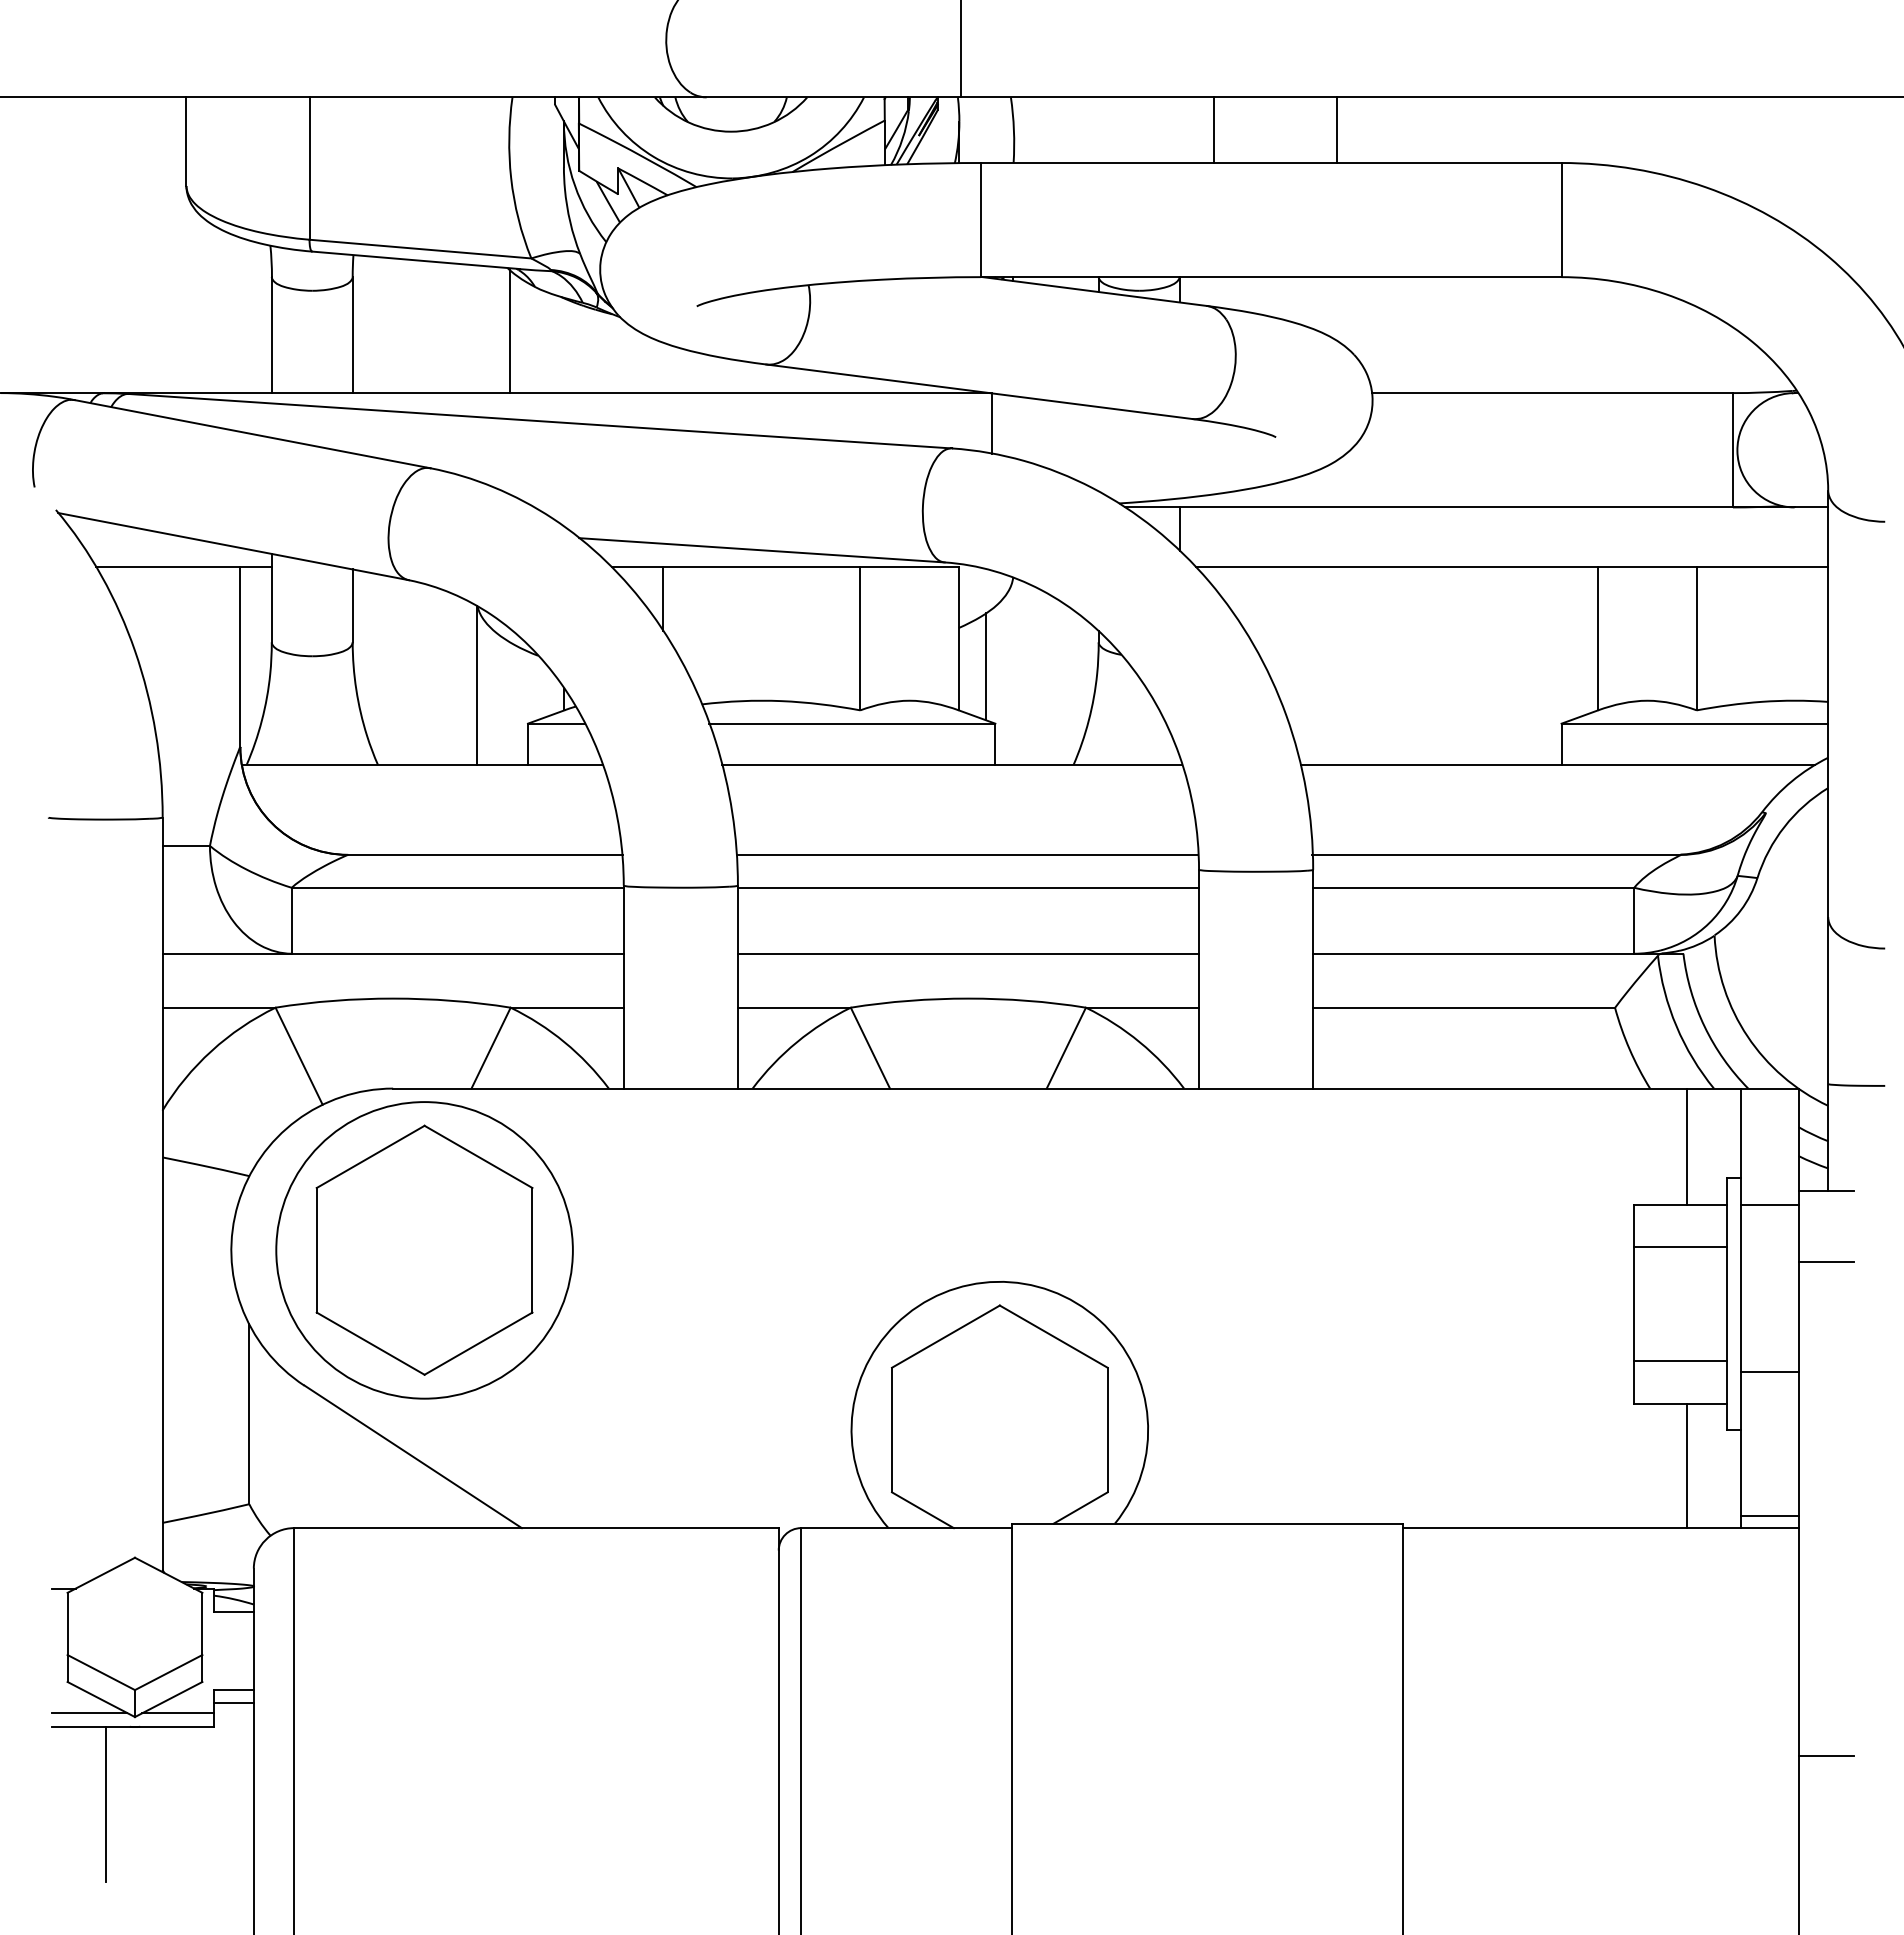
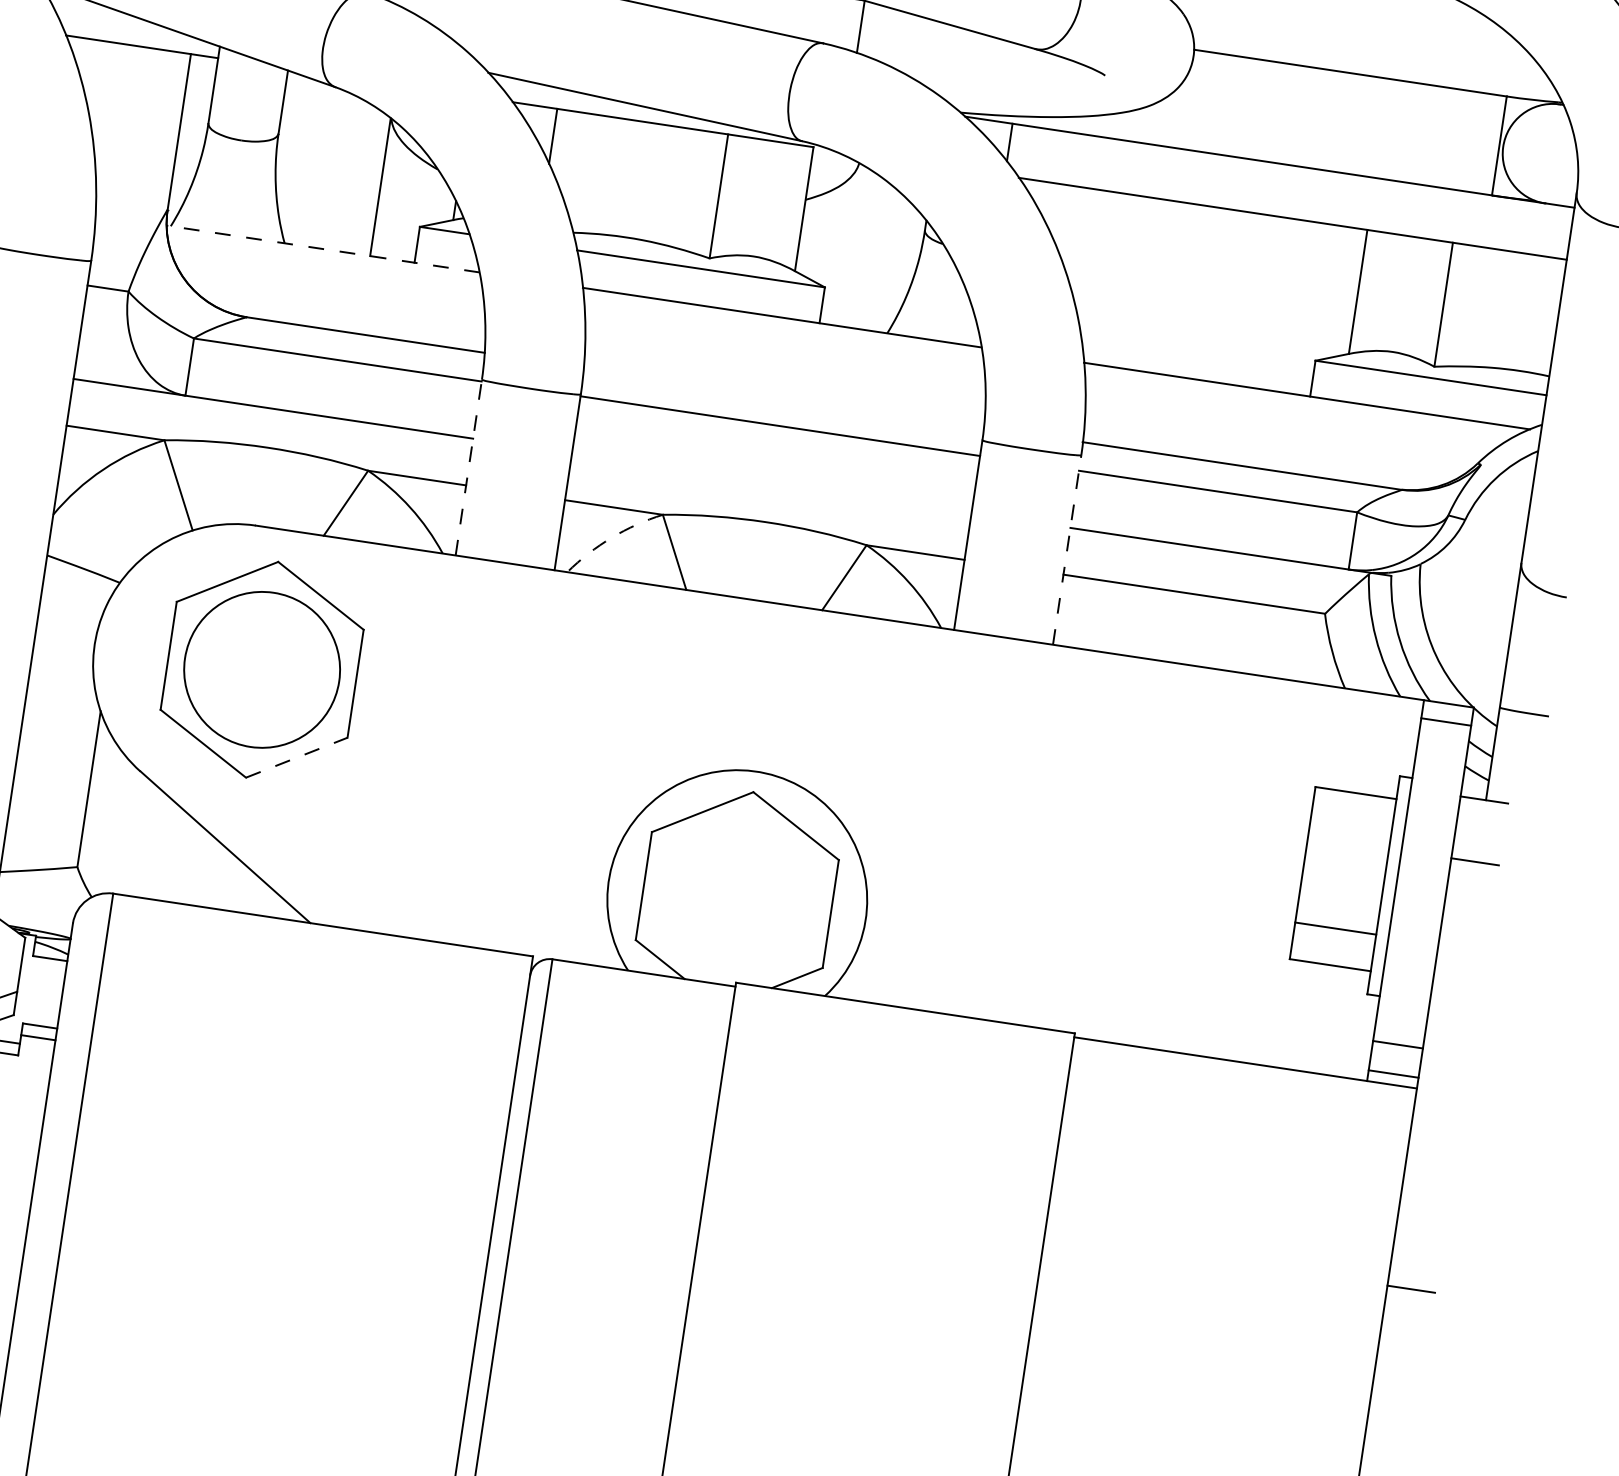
line: (986, 666) -> (824, 236), removed
line: (422, 765) -> (323, 249), solid -> dashed
line: (967, 854) -> (783, 397), removed
line: (968, 953) -> (771, 483), removed
line: (1313, 978) -> (1067, 549), solid -> dashed
line: (623, 986) -> (468, 466), solid -> dashed
arc: (796, 1042) -> (611, 537), solid -> dashed
line: (1687, 1146) -> (1369, 743), removed
line: (1769, 1205) -> (1445, 721), moved
line: (1679, 1247) -> (1349, 829), removed
circle: (424, 1250) -> (262, 669), size x0.6
line: (478, 1343) -> (296, 757), solid -> dashed
line: (1769, 1371) -> (1397, 1044), moved
line: (1687, 1465) -> (1328, 1019), removed

